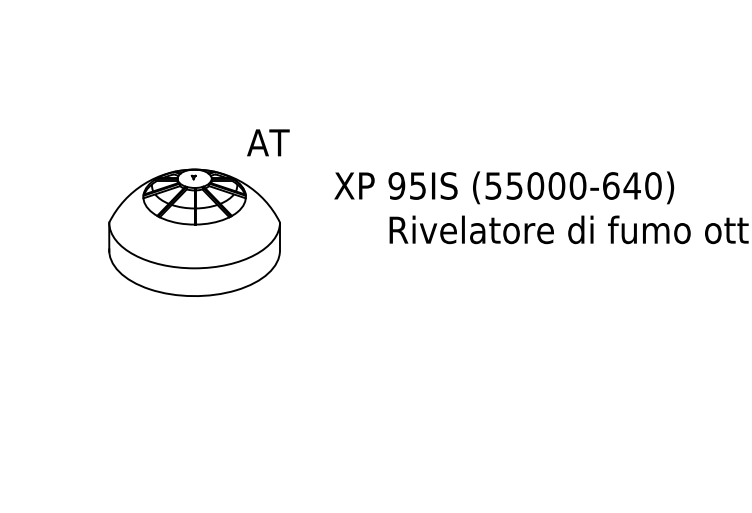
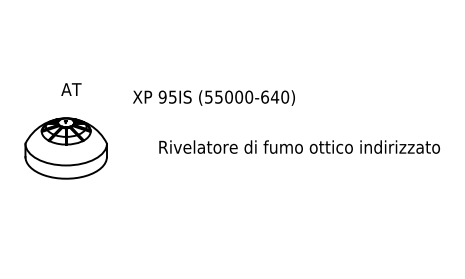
text: (268, 142) -> (71, 89), moved
text: (503, 186) -> (213, 97), moved

